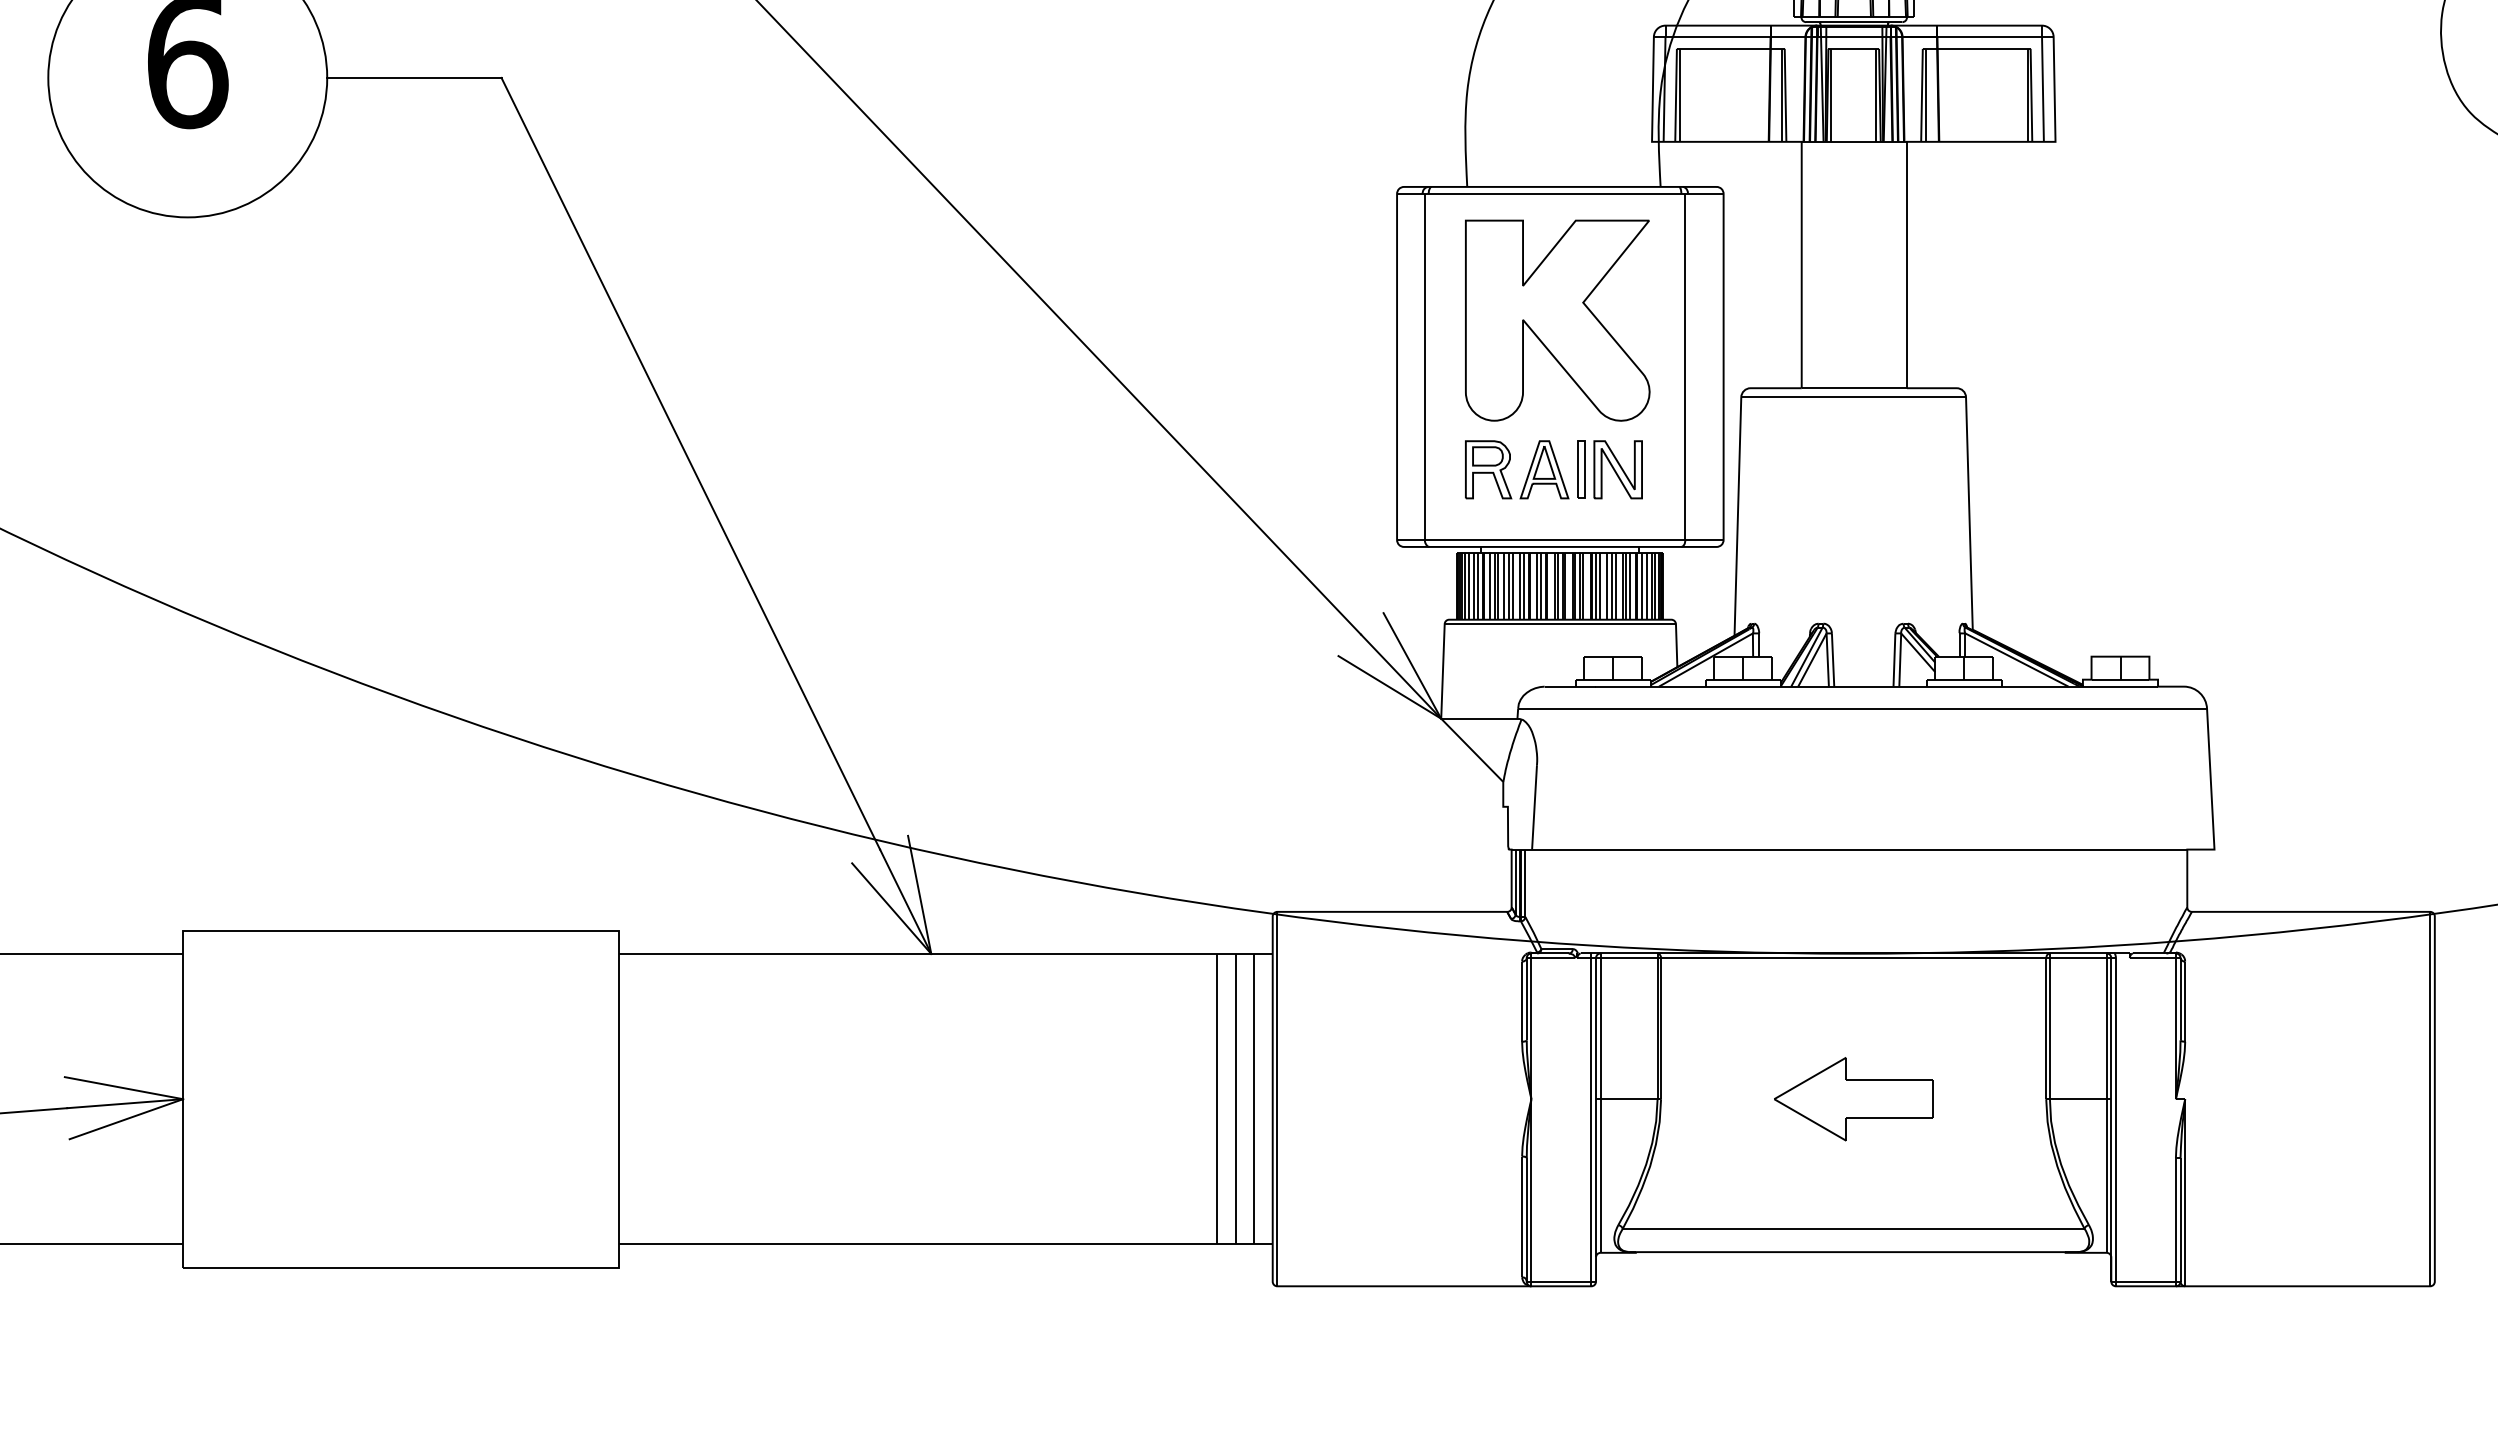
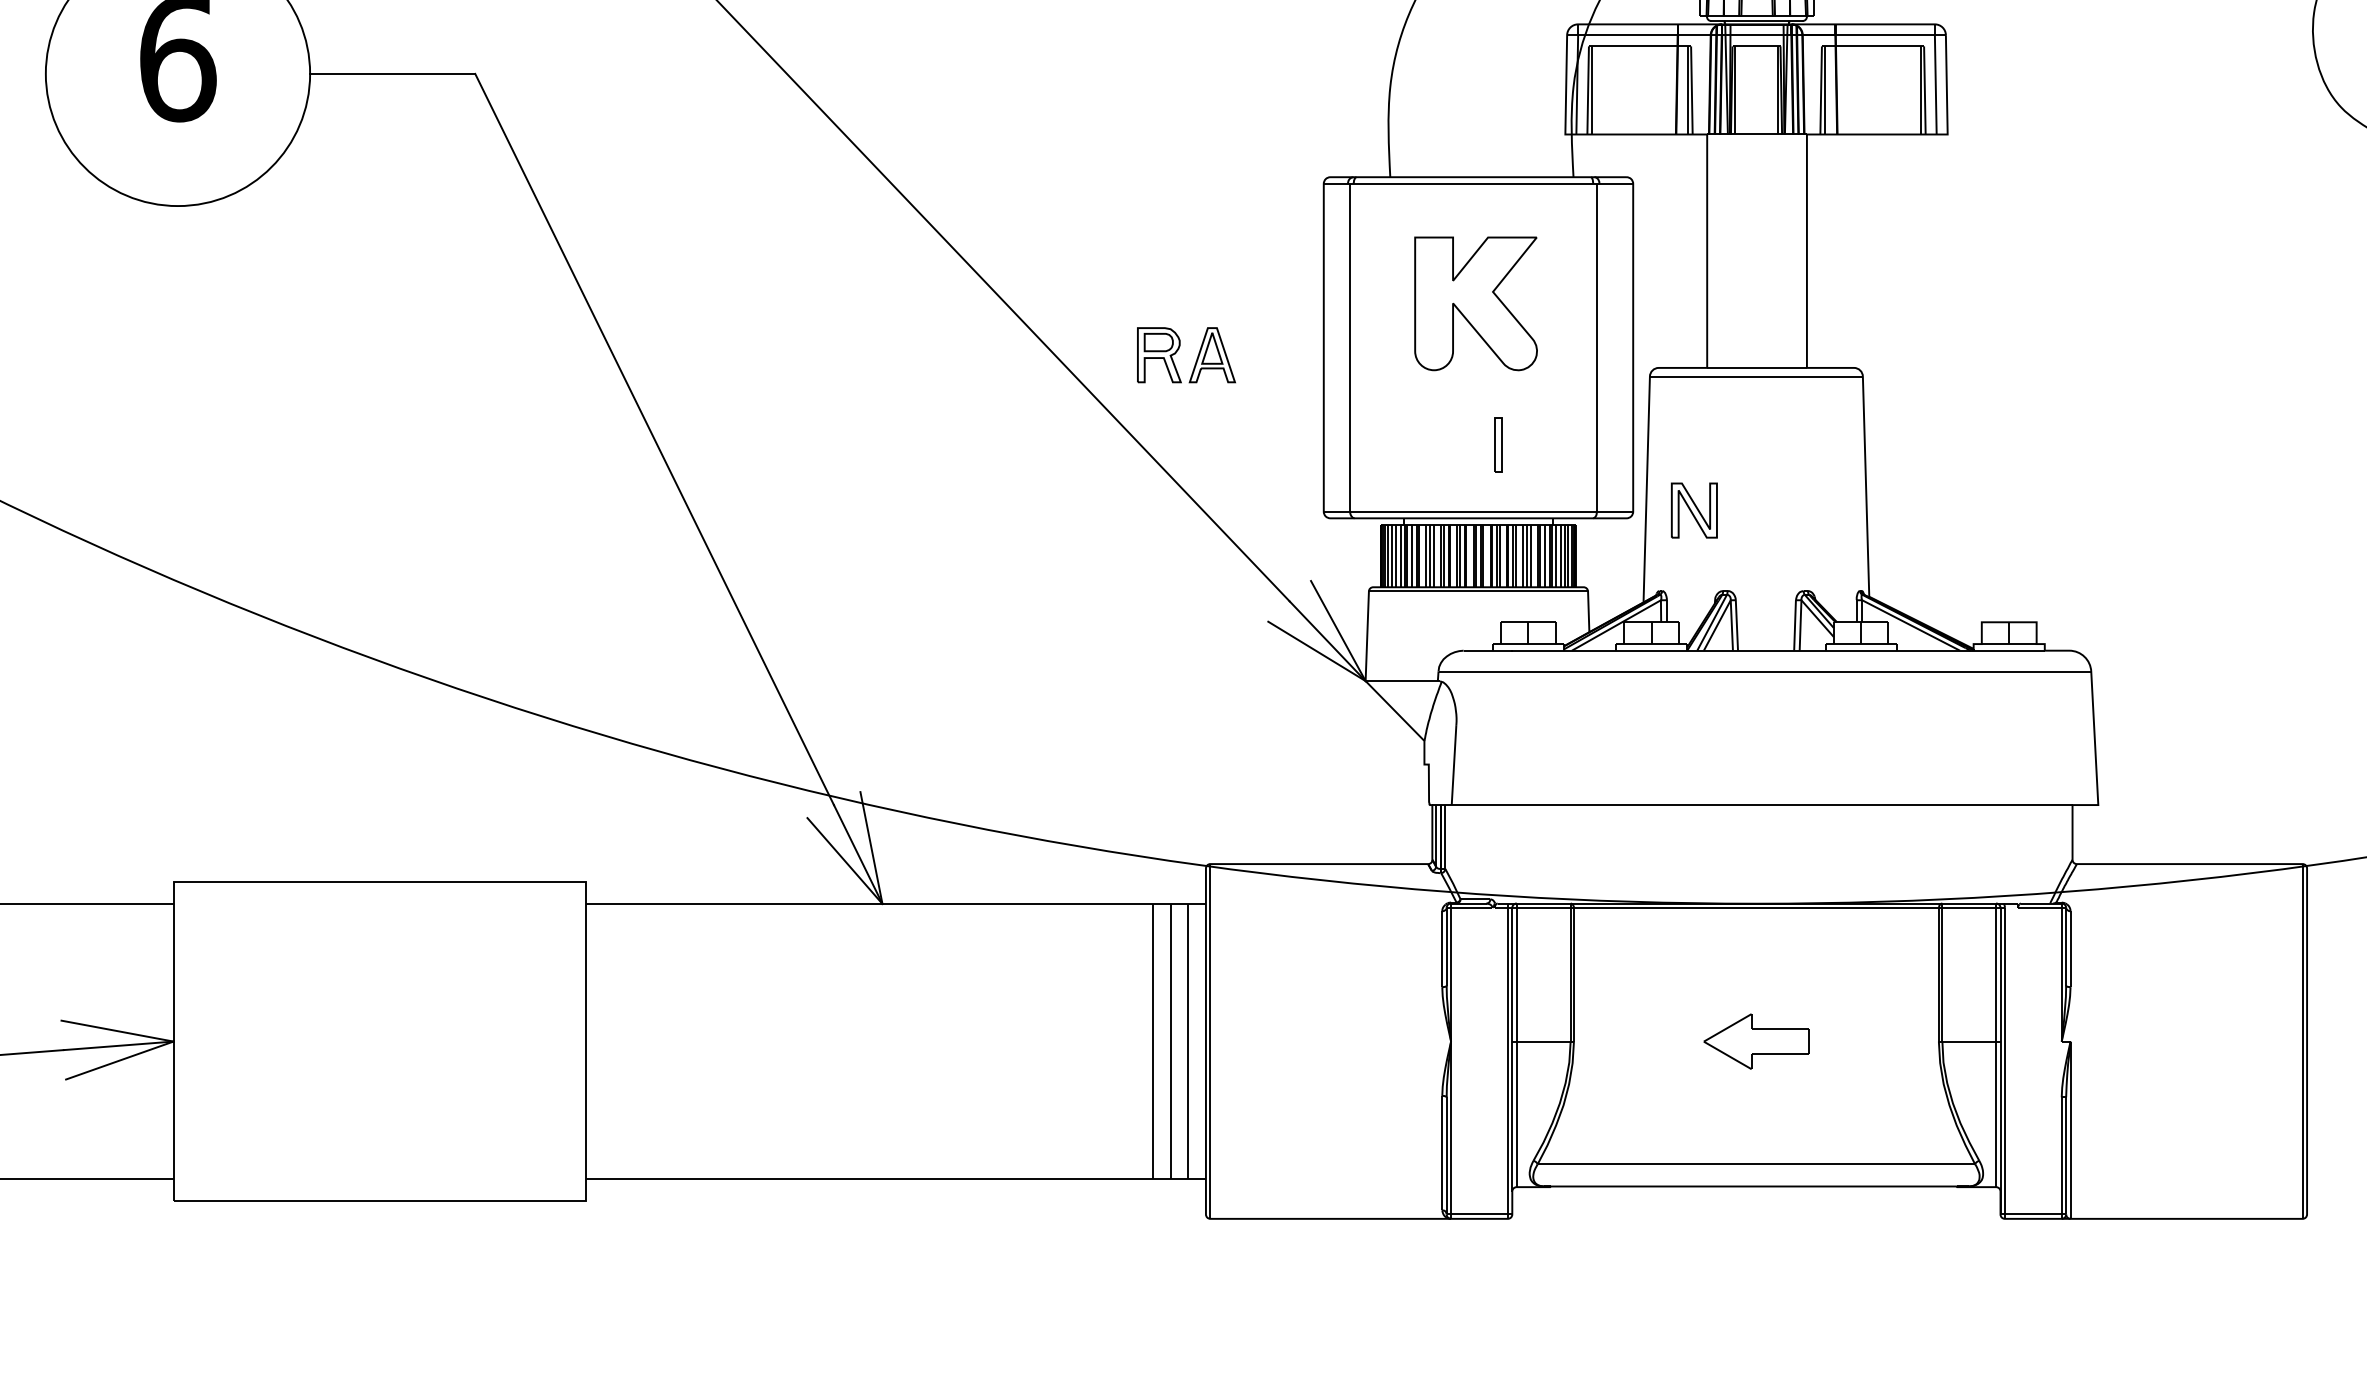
part: (1557, 320) -> (1475, 303), size x0.7
part: (1508, 465) -> (1178, 351), moved
part: (1617, 469) -> (1693, 510), moved
part: (1853, 1099) -> (1756, 1041), size x0.7

